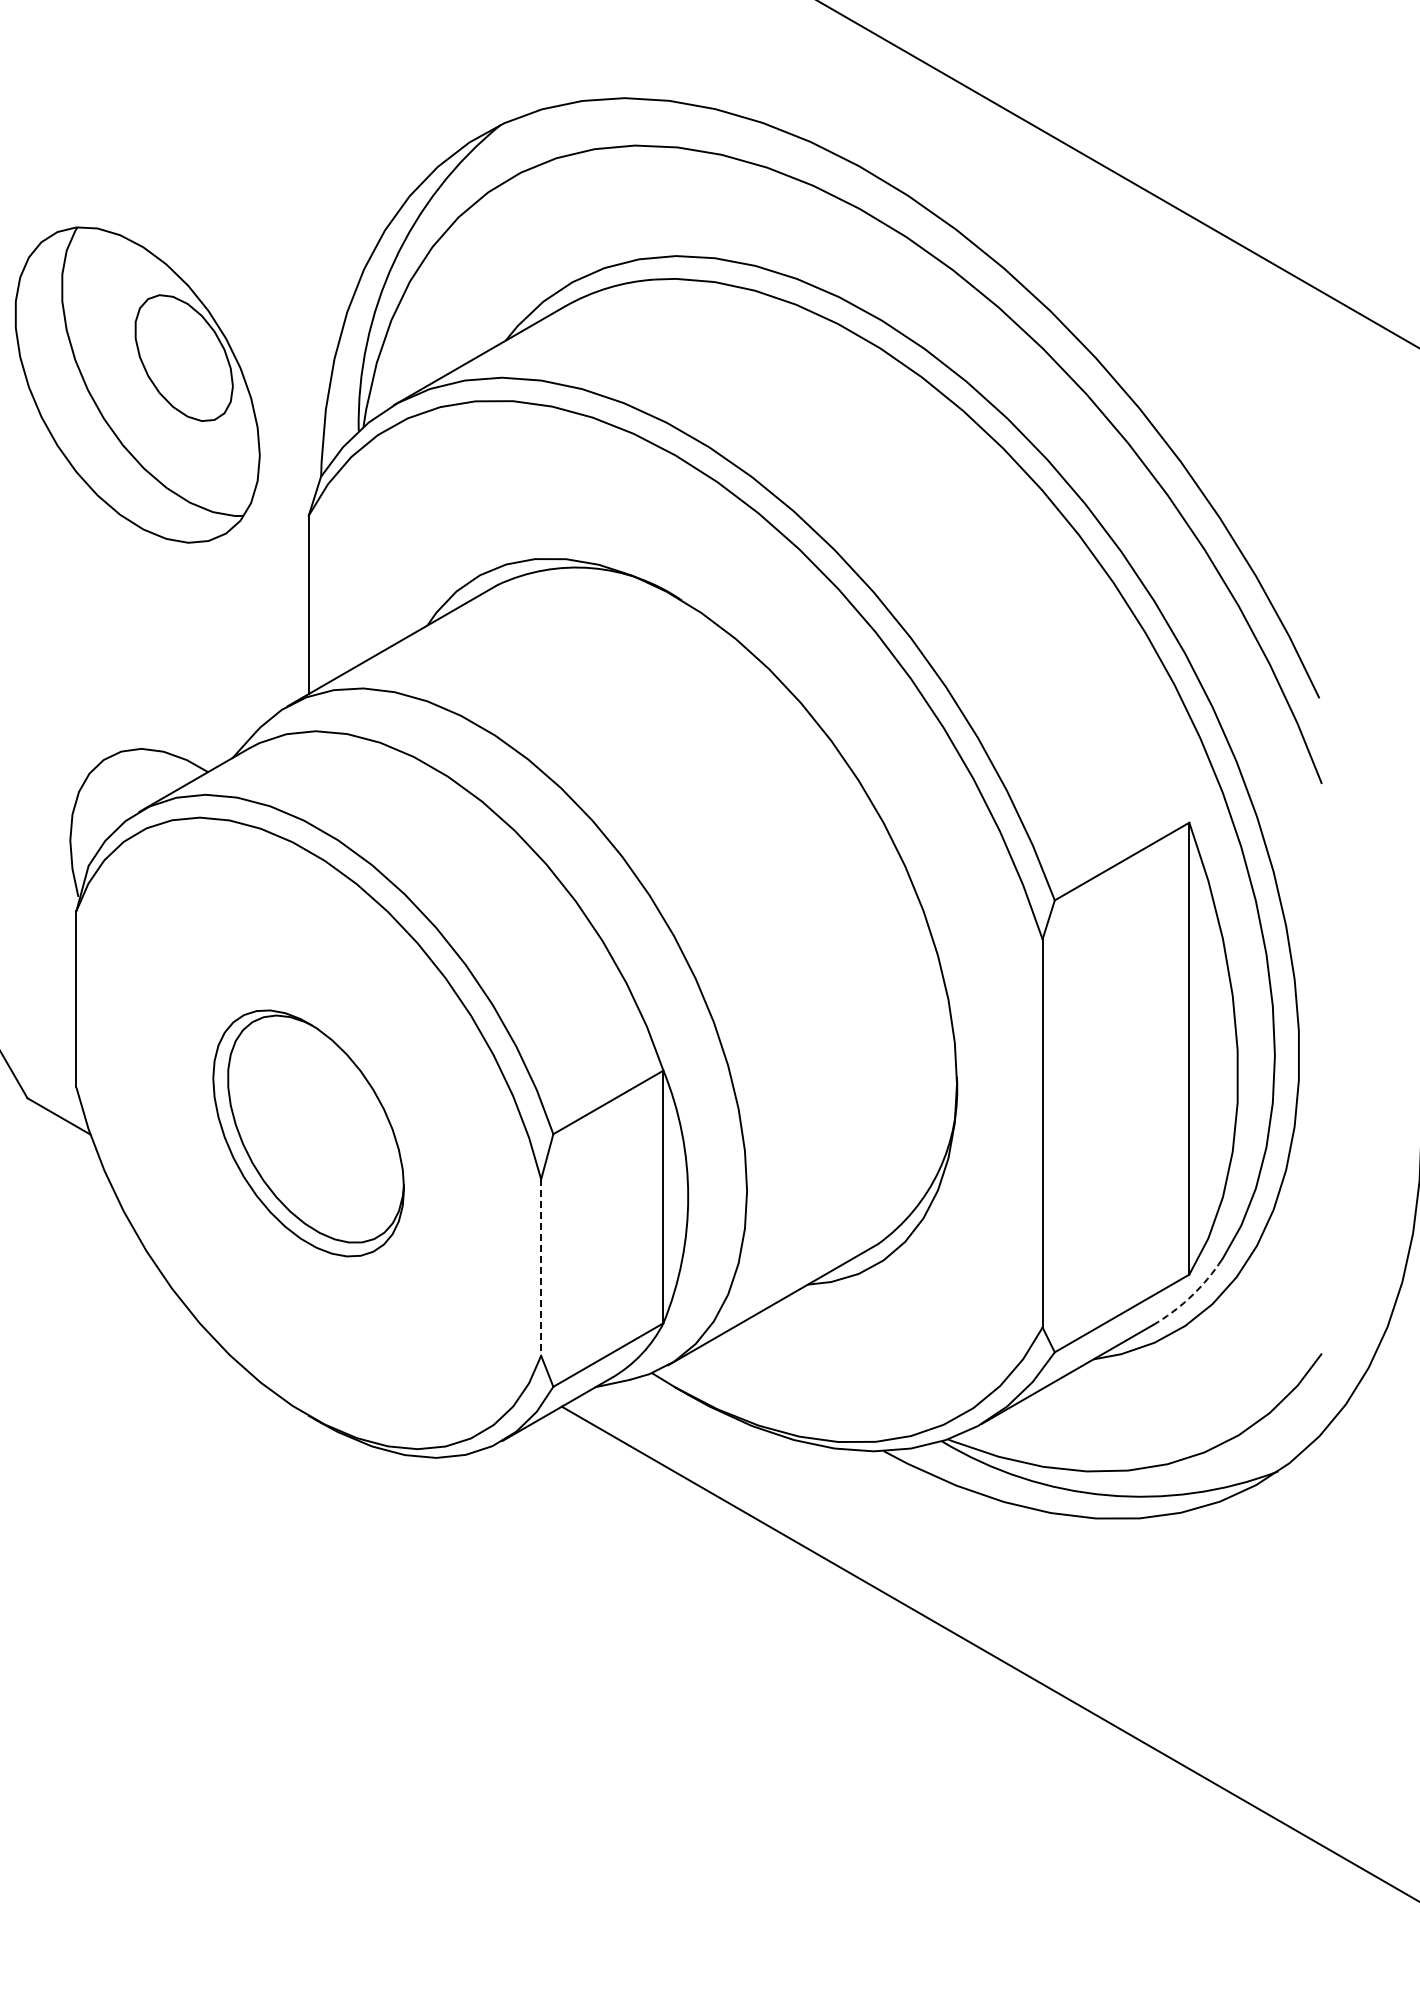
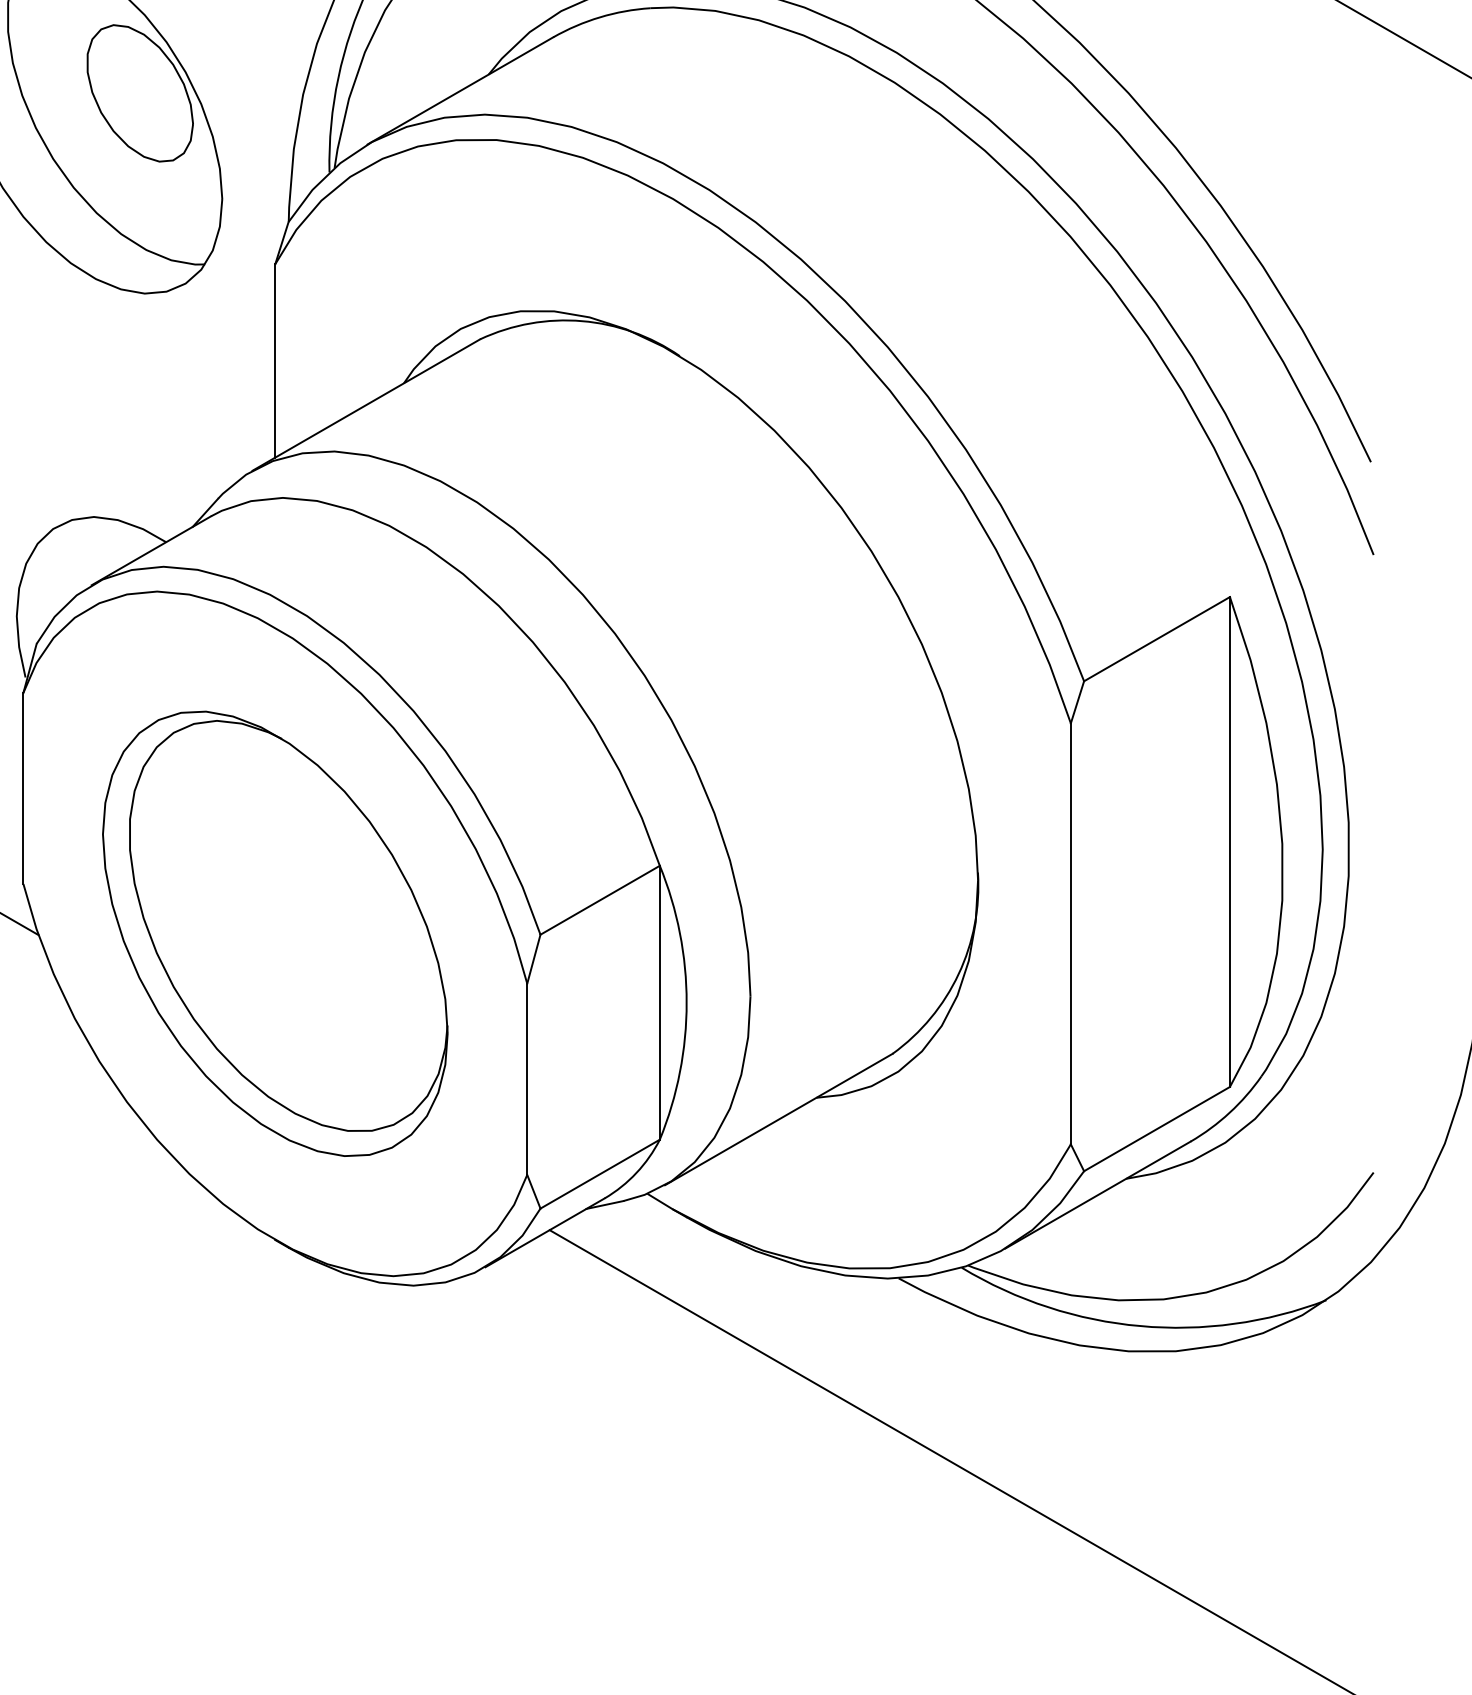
part: (308, 1133) -> (275, 933), size x1.67
line: (541, 1268) -> (527, 1080), dashed -> solid
arc: (1189, 1298) -> (1230, 1112), dashed -> solid

